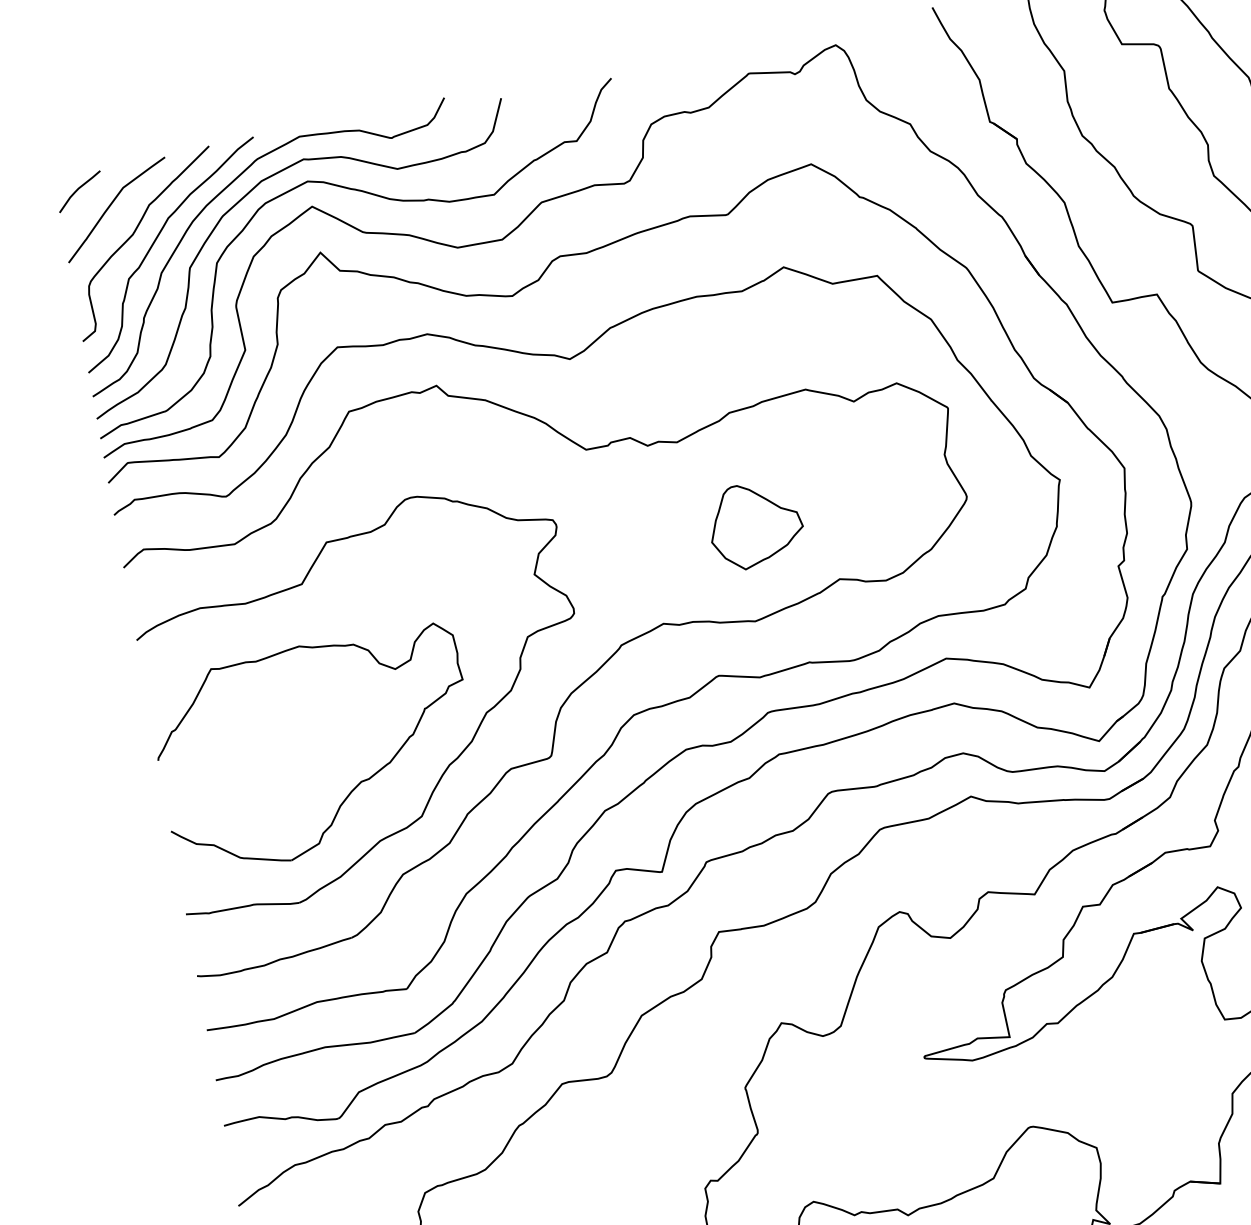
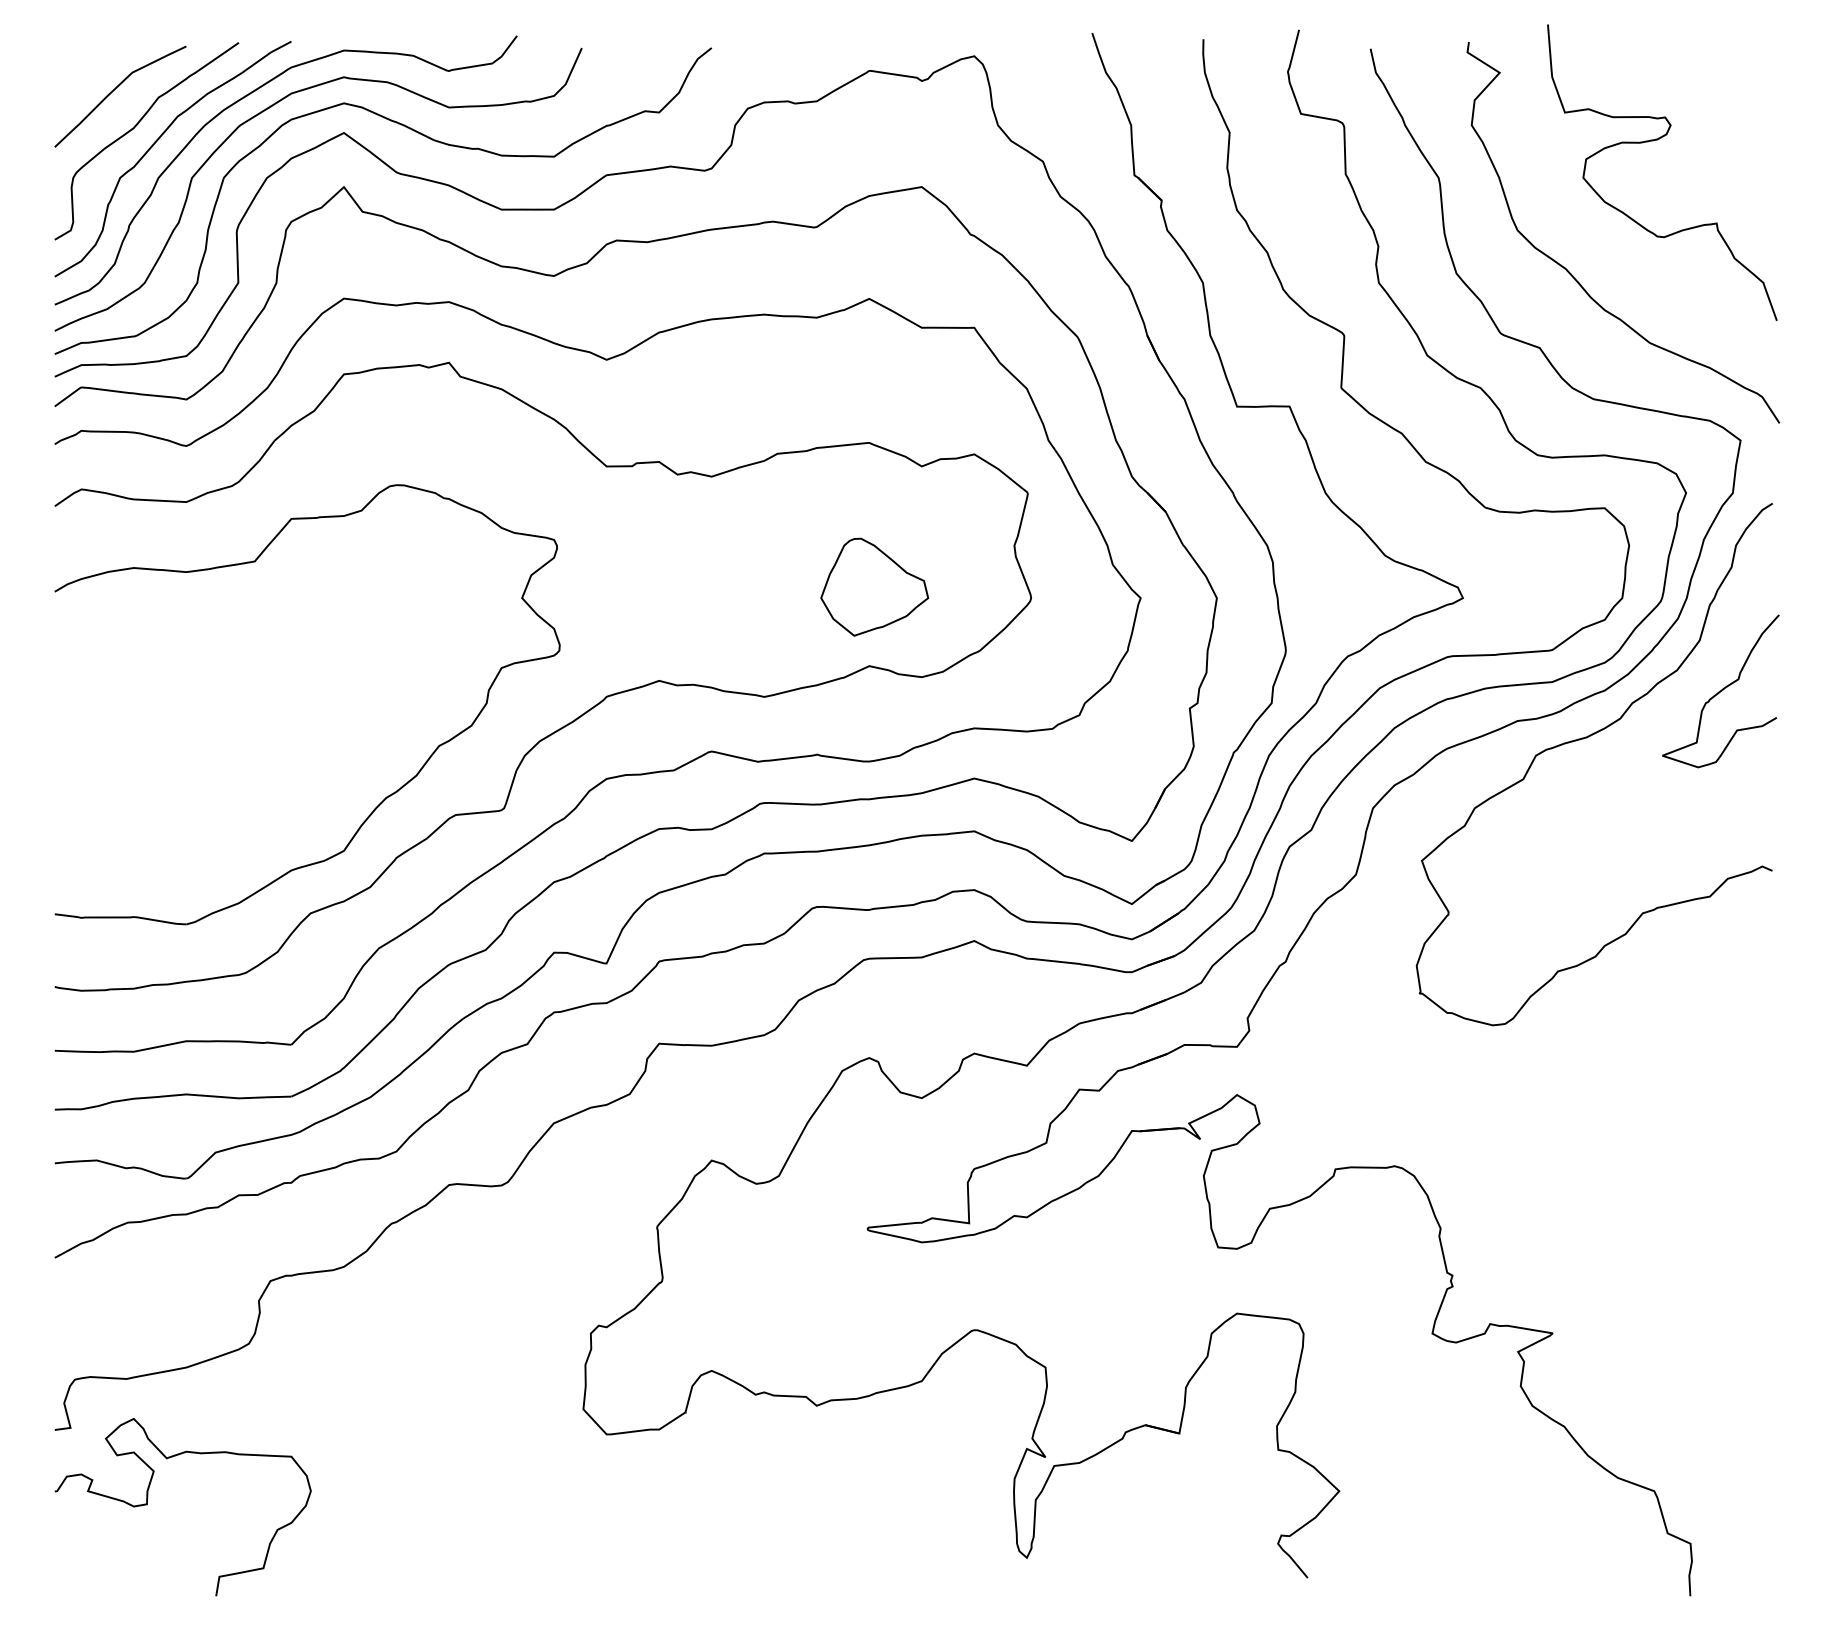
curve: (78, 190) -> (80, 66), removed
part: (755, 524) -> (874, 586), moved
part: (354, 787) -> (272, 804), removed

